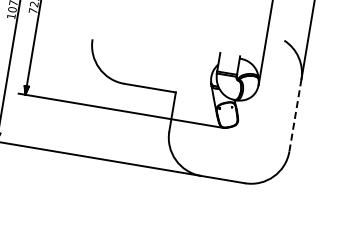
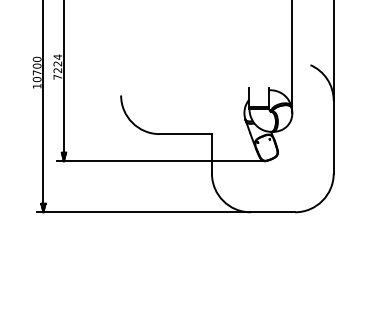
line: (295, 115) -> (333, 137), dashed -> solid

